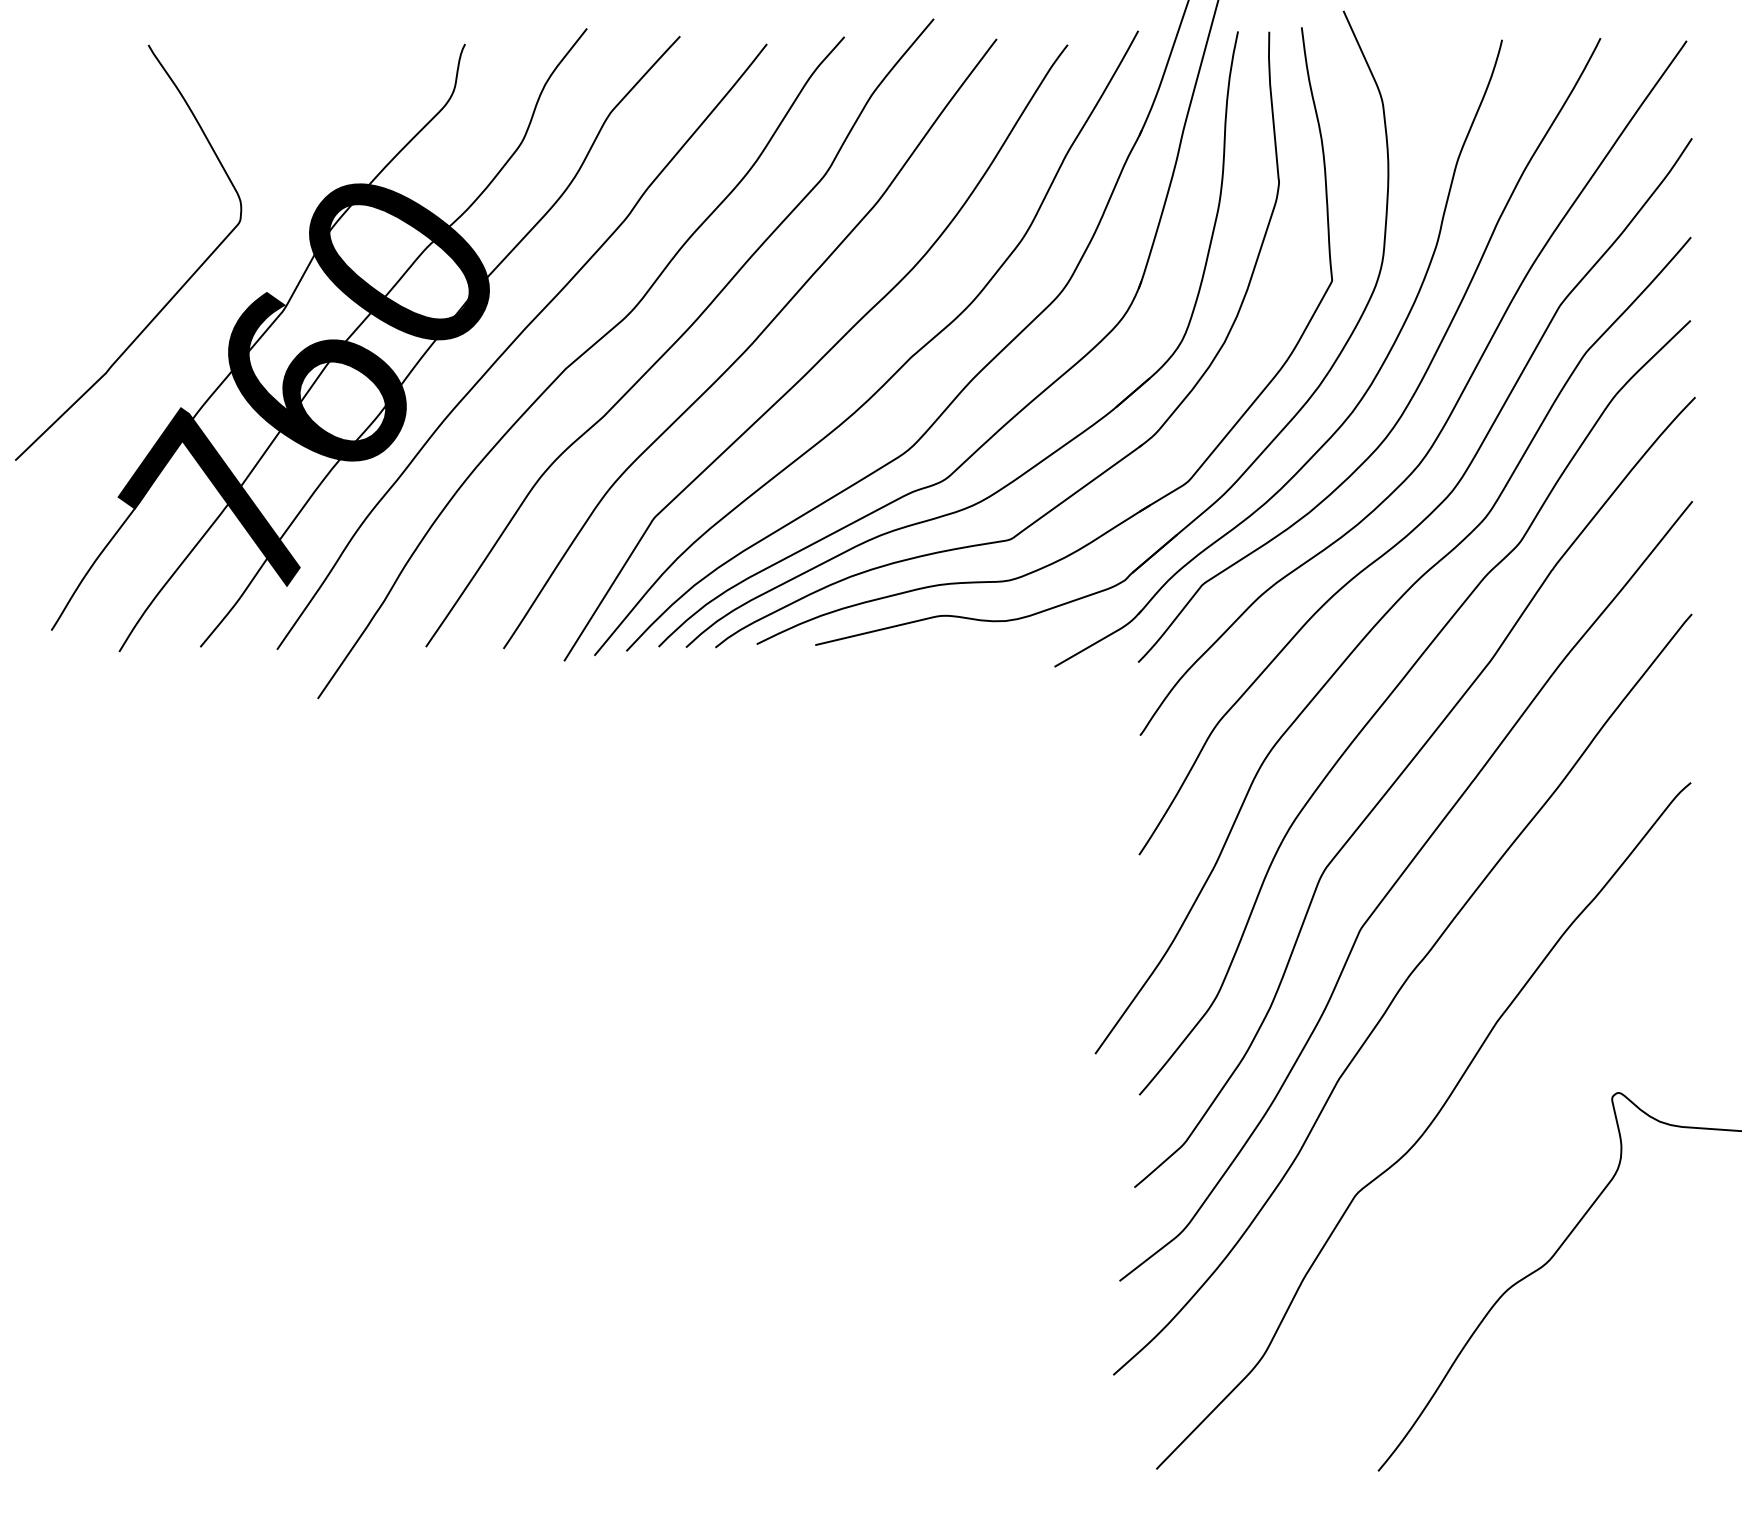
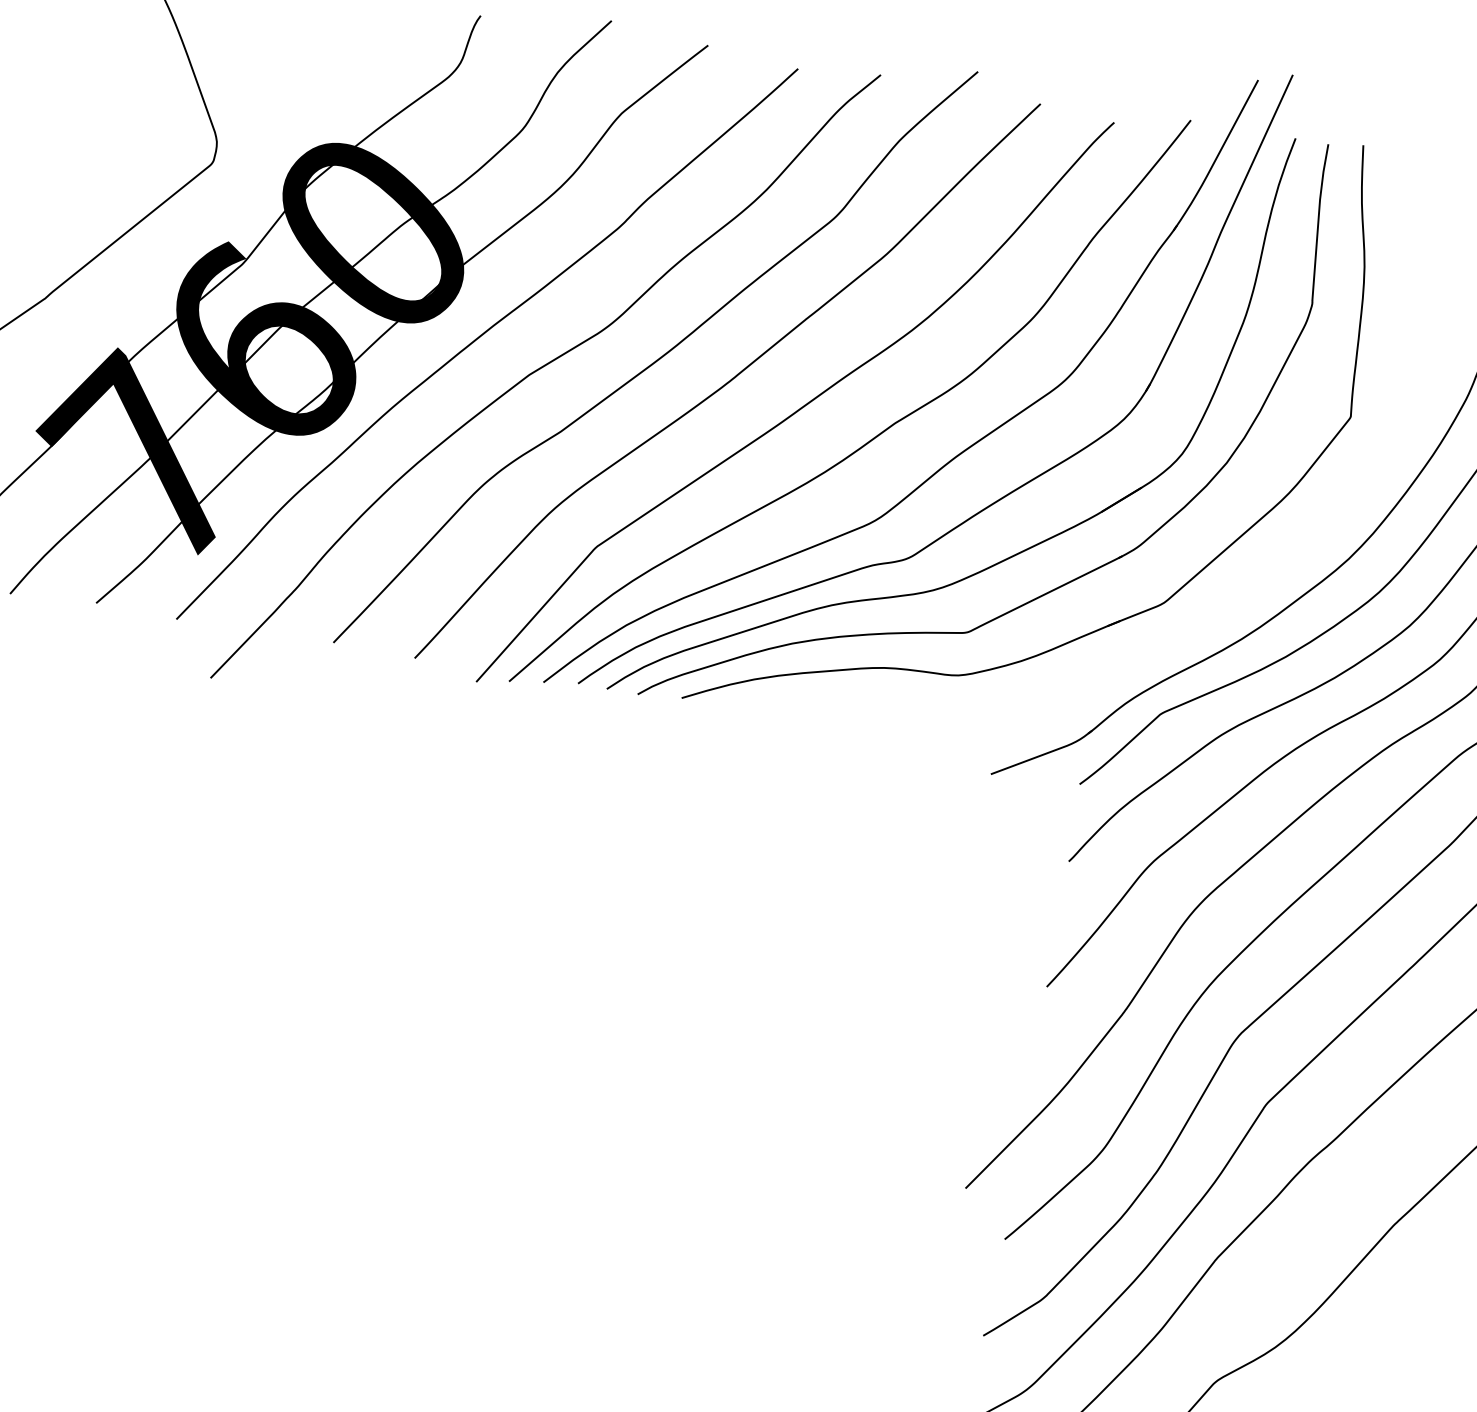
part: (1254, 459) -> (1237, 591), removed

